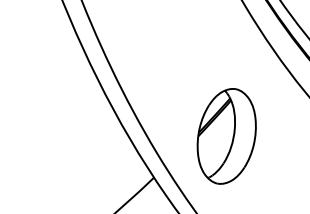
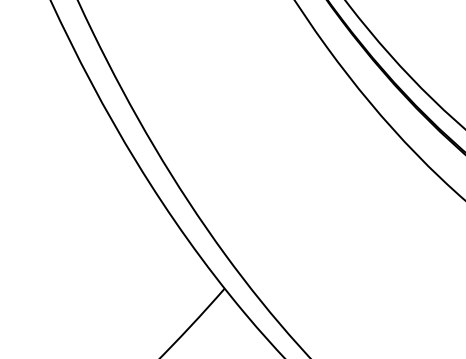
part: (226, 136) -> (317, 224), removed

